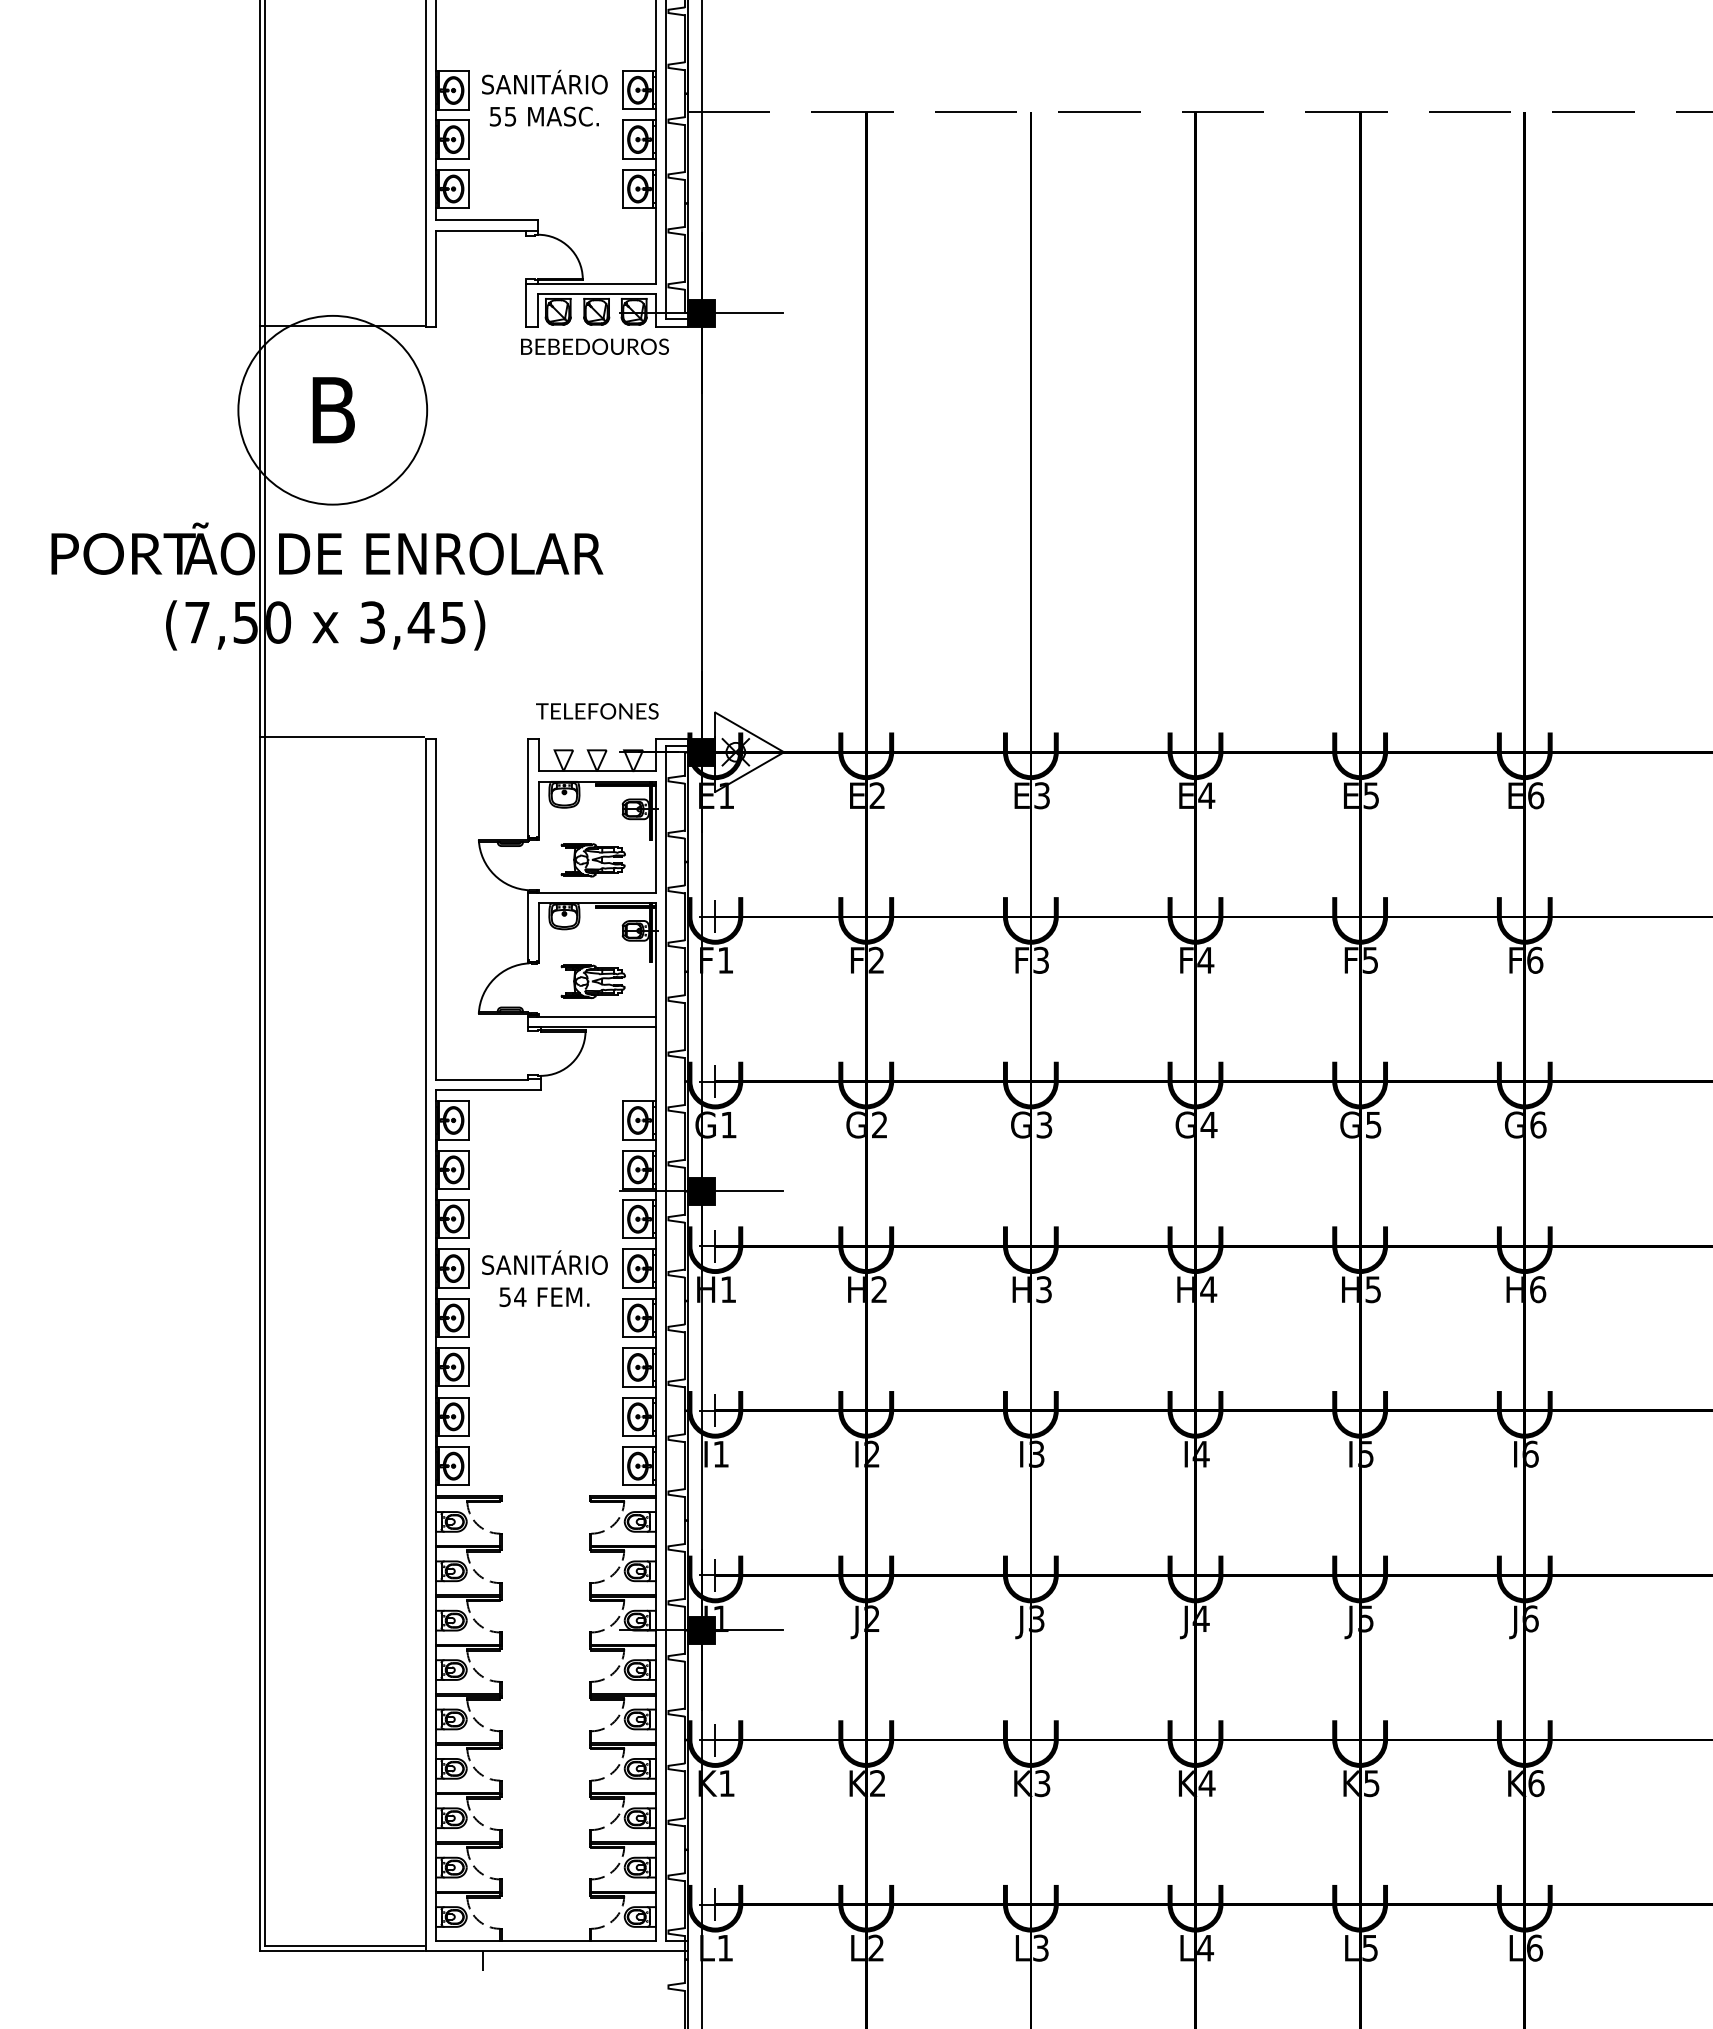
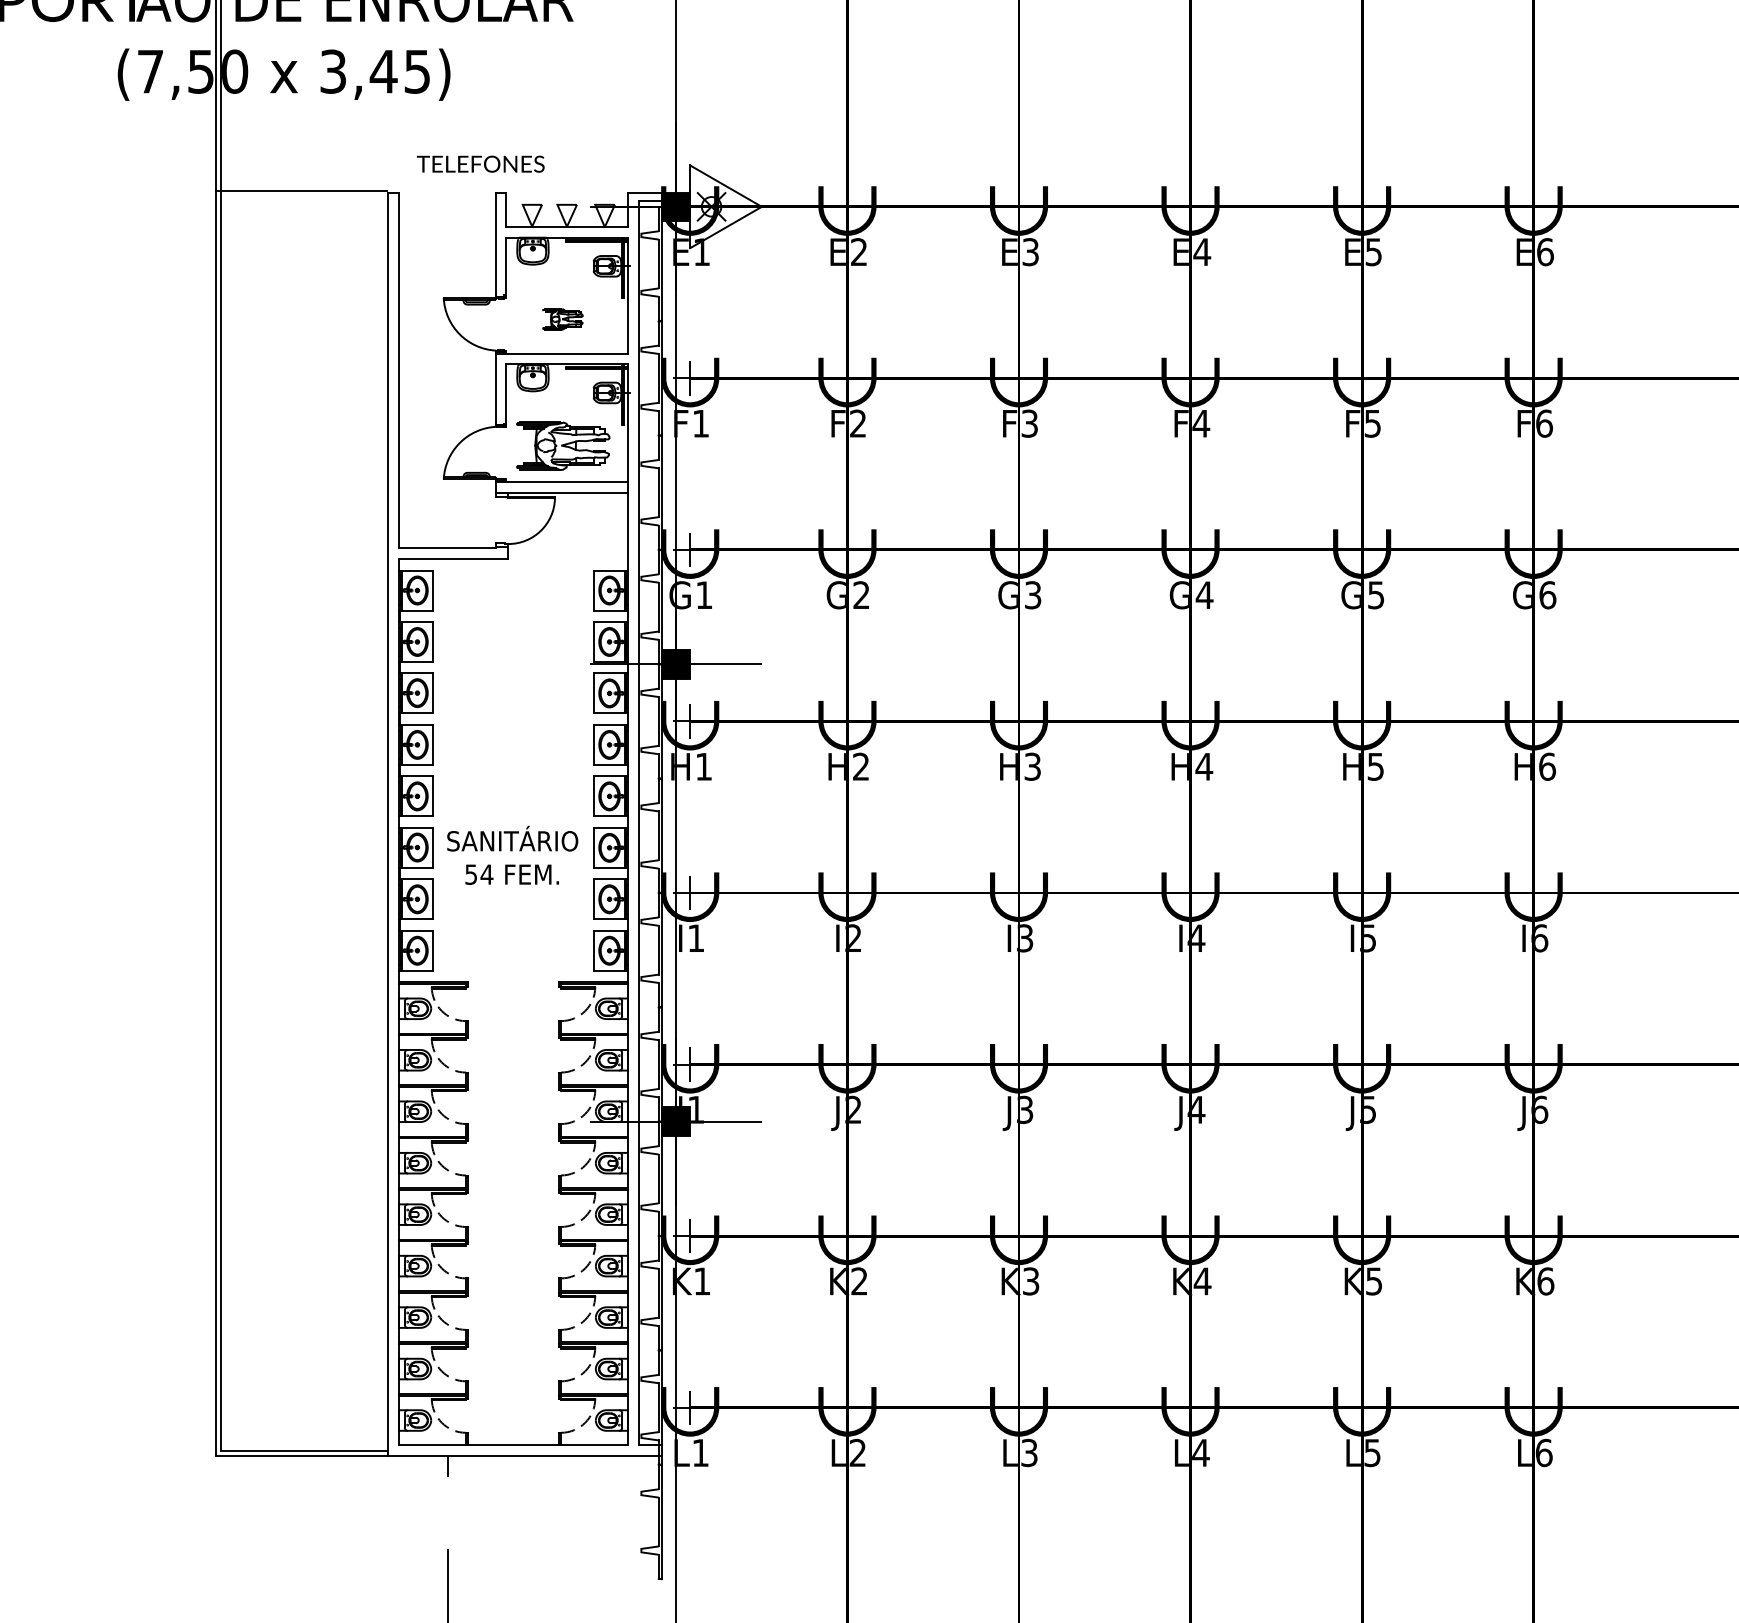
text: (597, 711) -> (480, 164), moved
part: (592, 860) -> (562, 319), size x0.6
part: (592, 981) -> (562, 445), size x1.4
text: (544, 1278) -> (512, 855), moved

